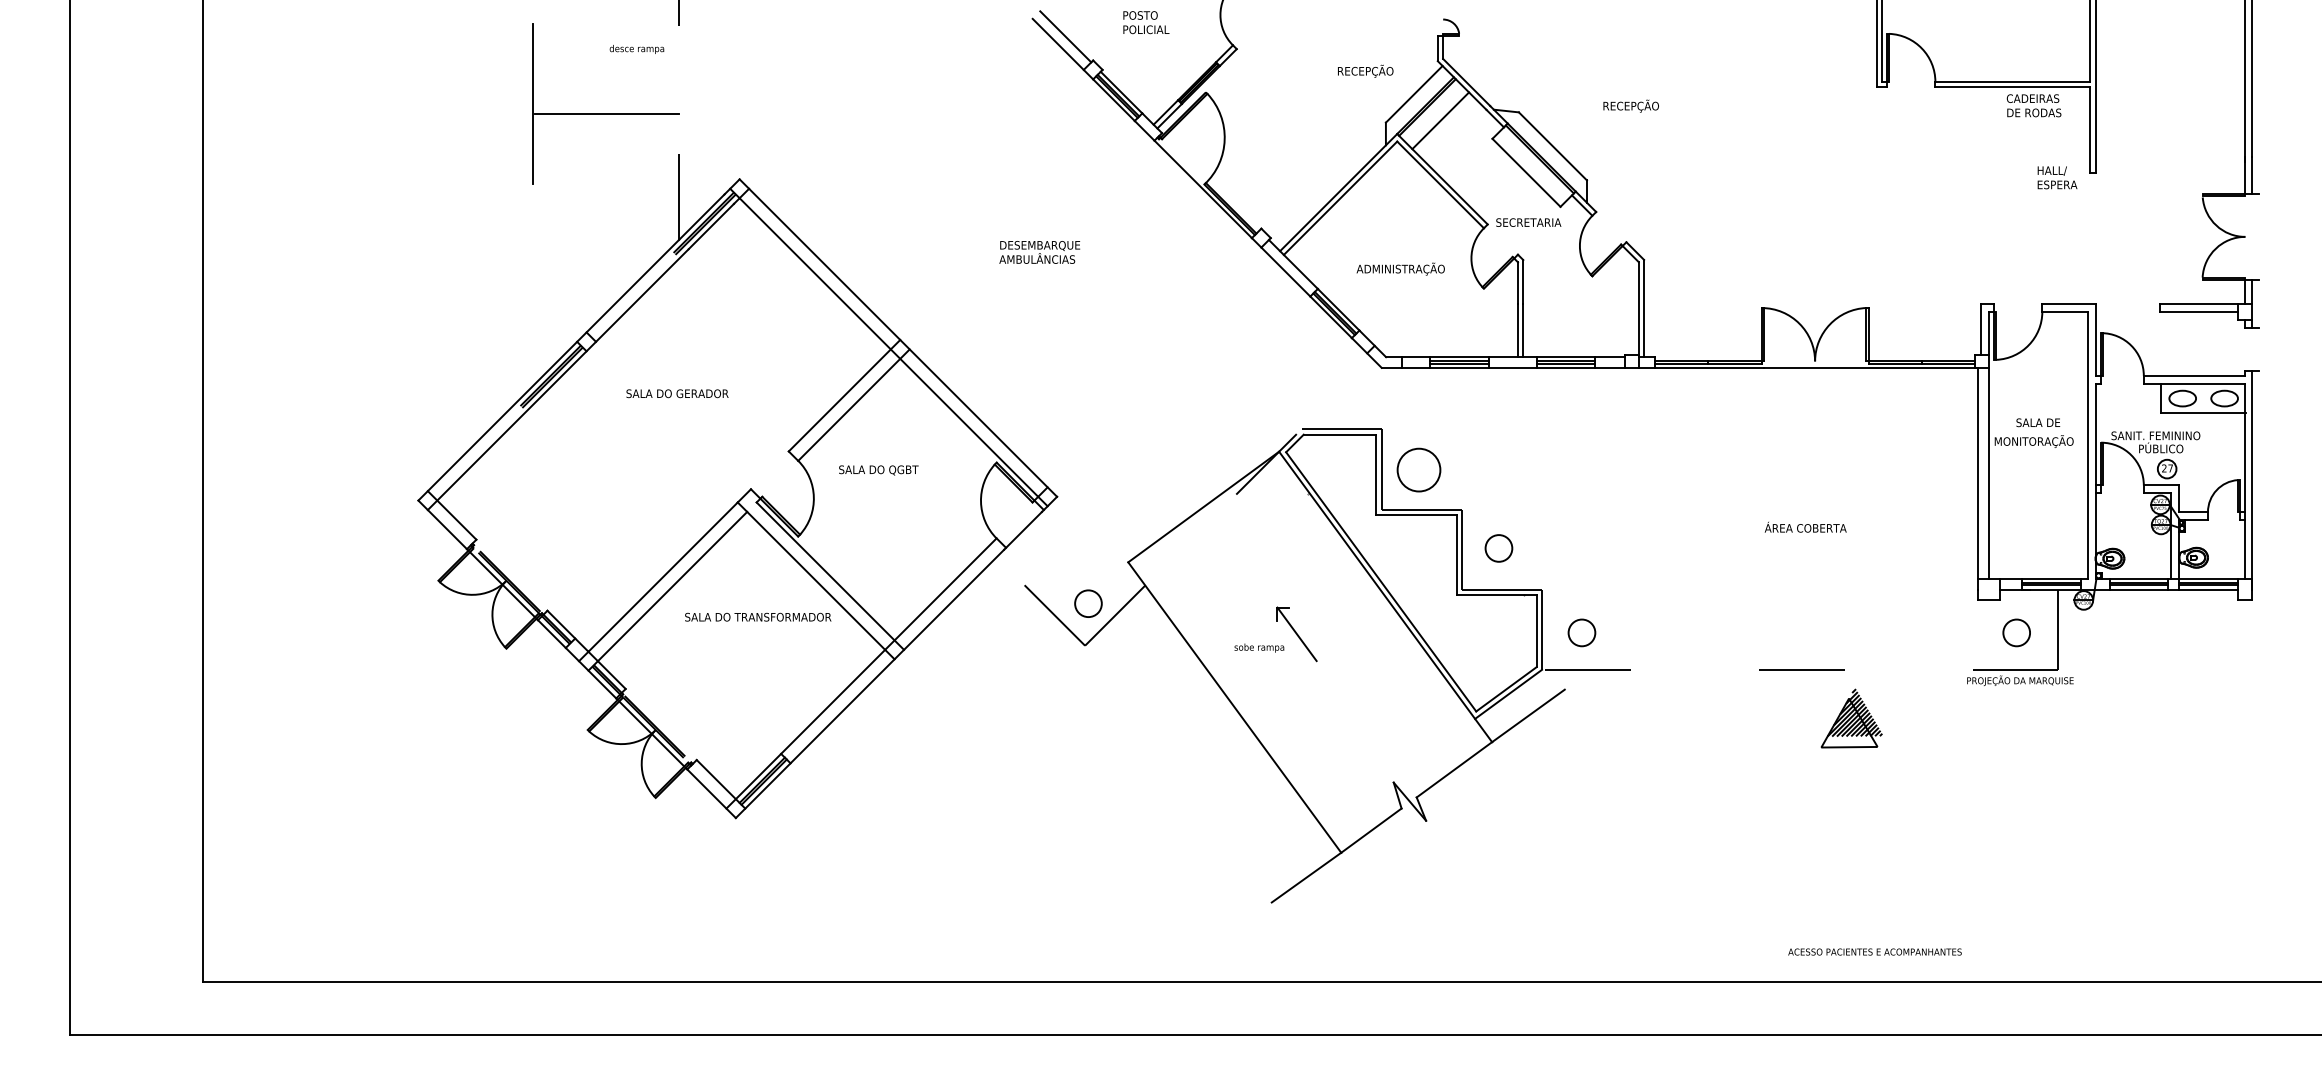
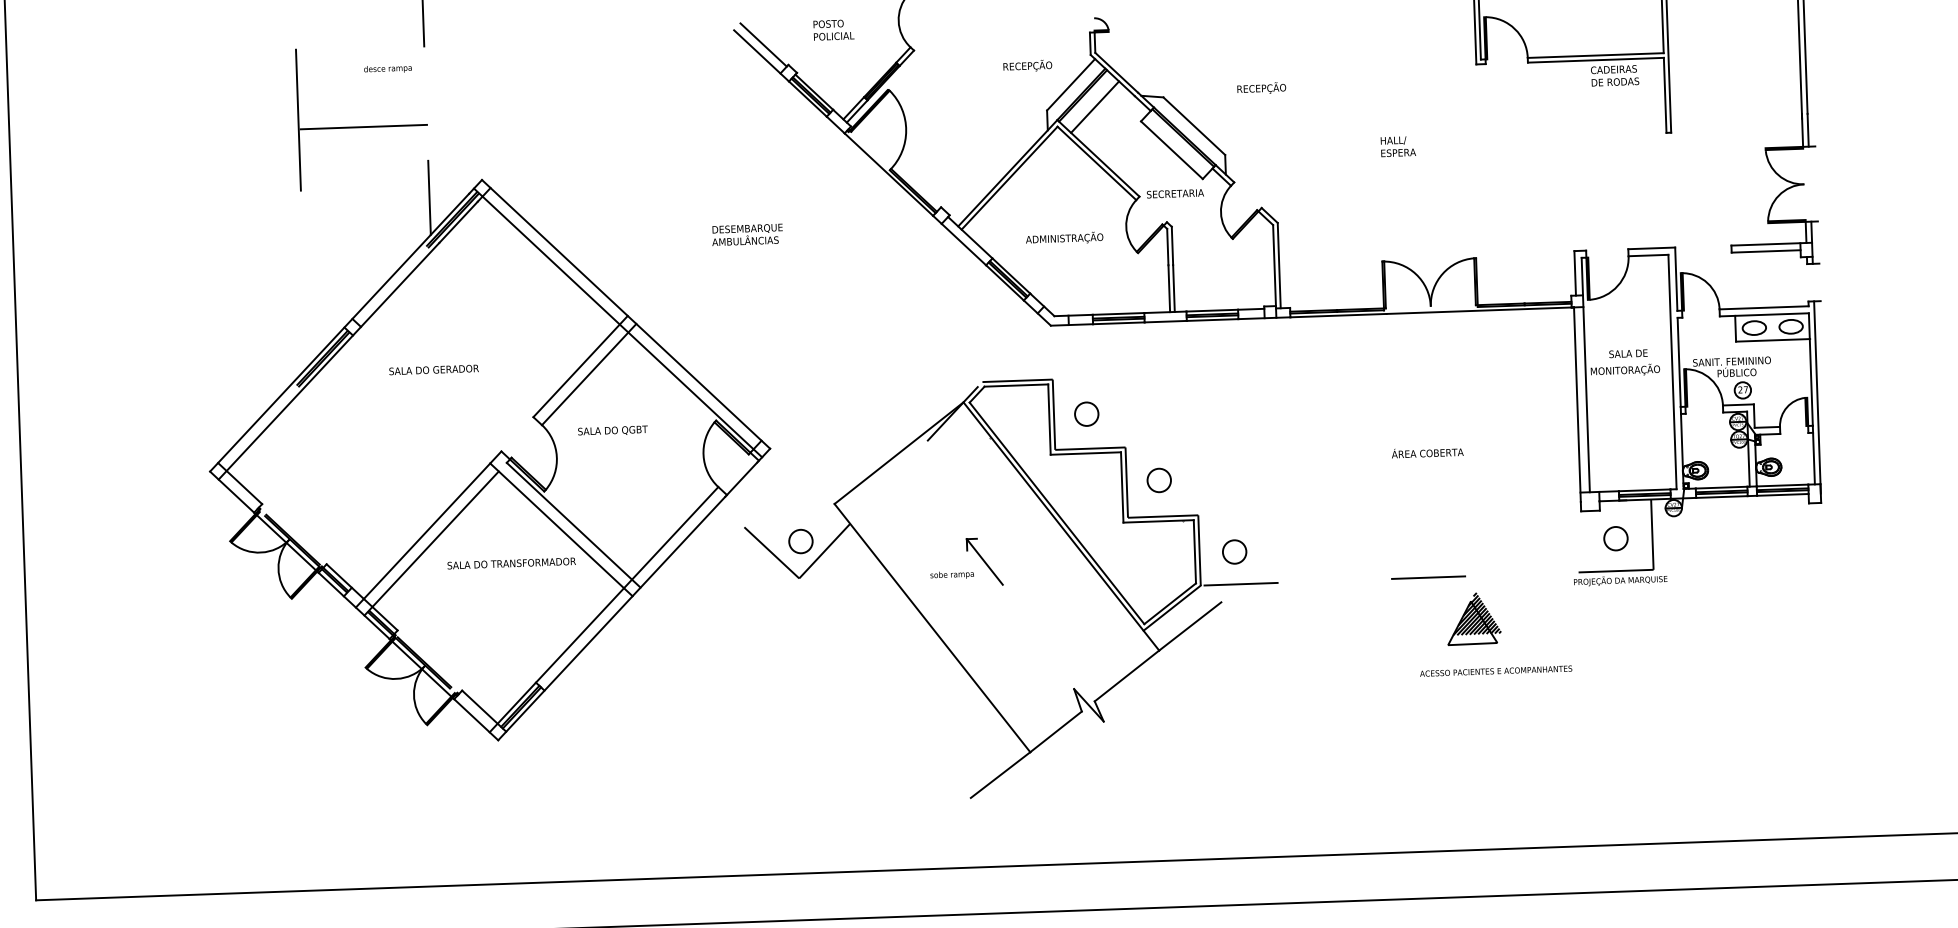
text: (2057, 177) -> (1398, 146), moved
circle: (1418, 469) -> (1086, 413), size x0.62
text: (1874, 951) -> (1495, 670), moved

